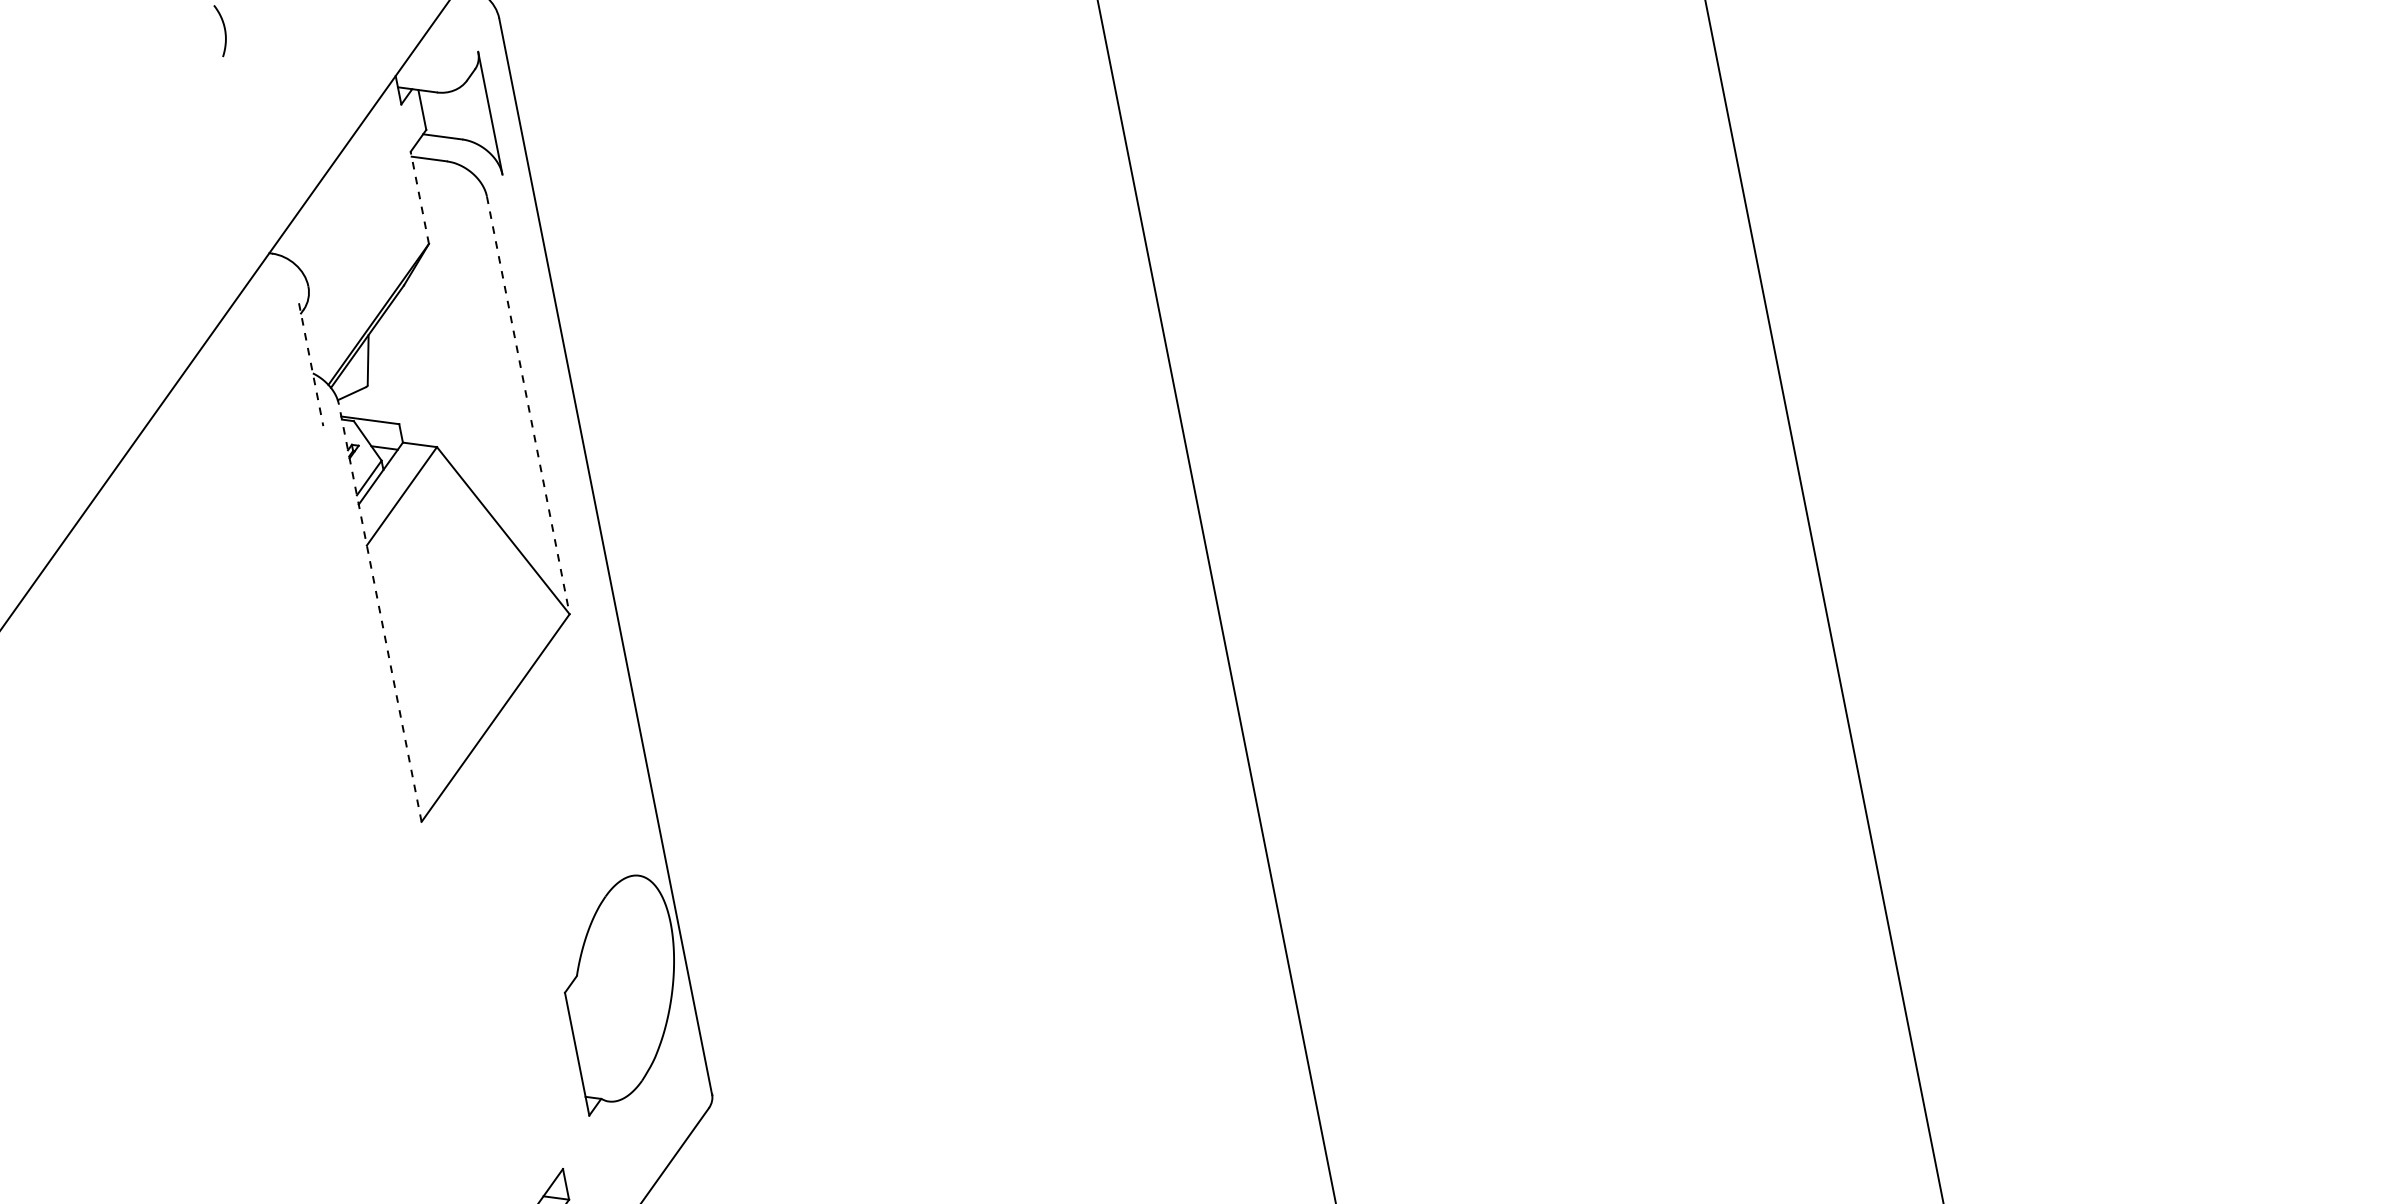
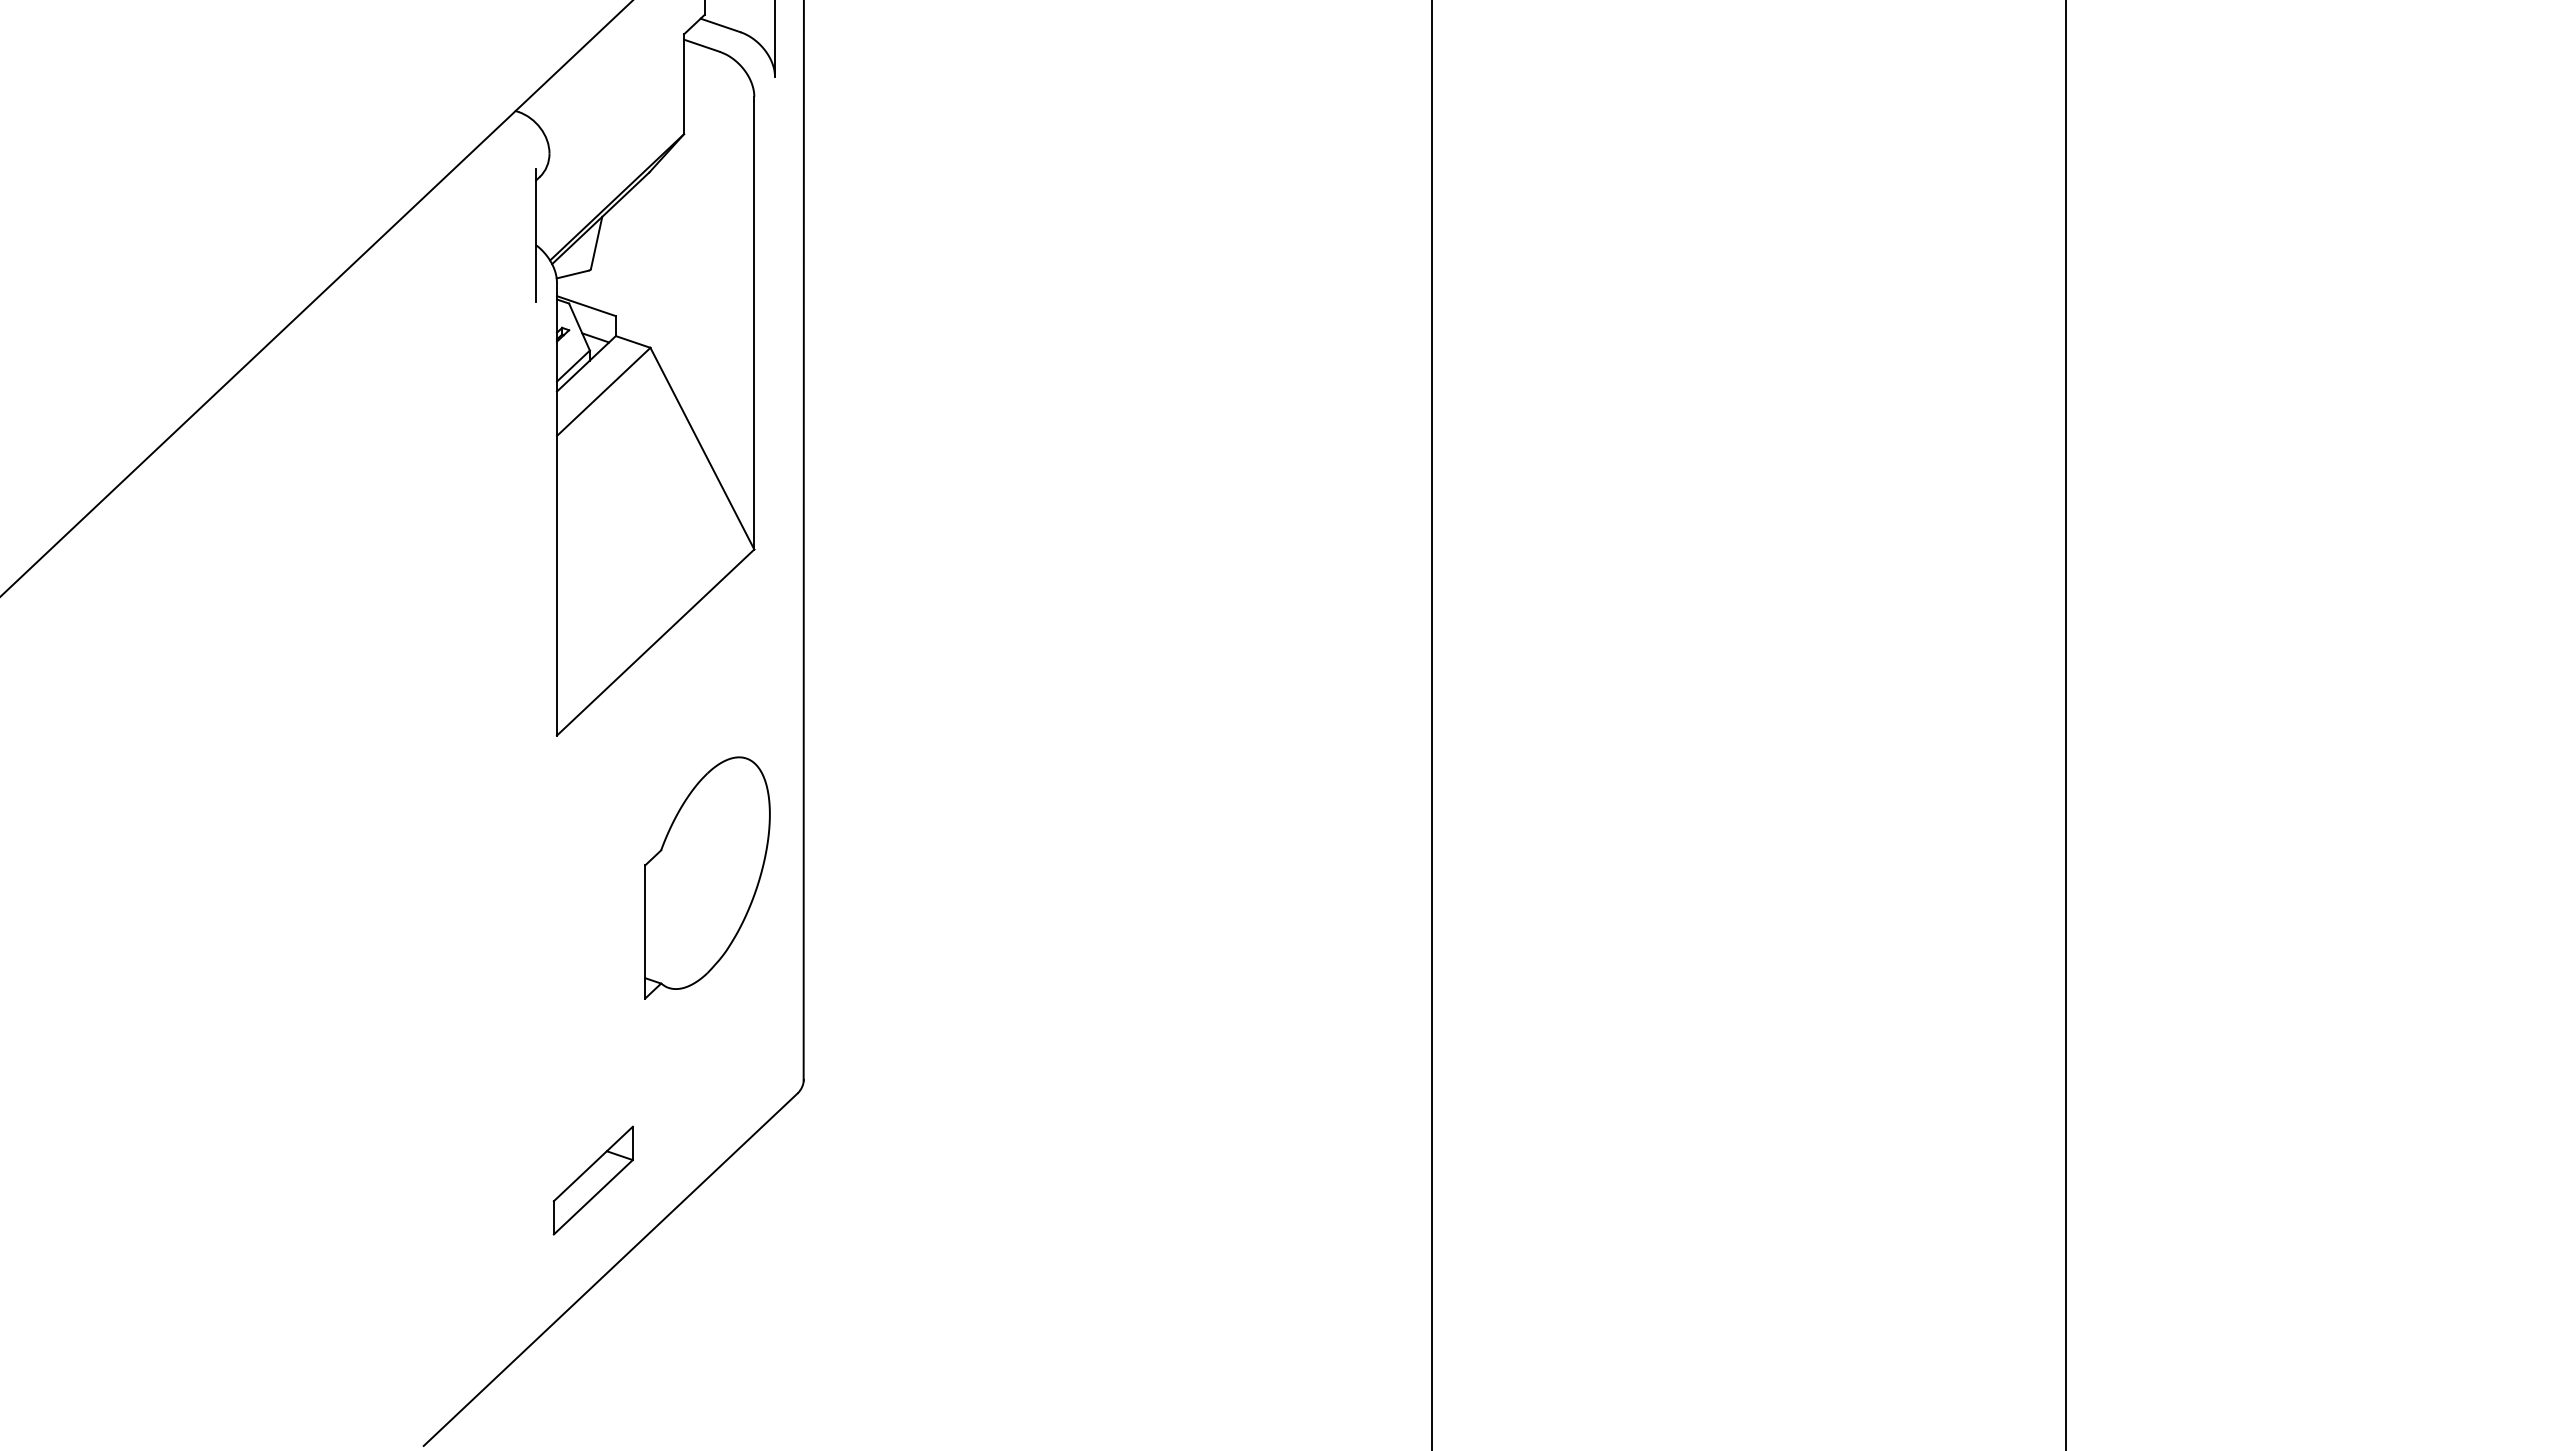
line: (420, 197) -> (684, 84), dashed -> solid
line: (311, 364) -> (536, 235), dashed -> solid
line: (528, 405) -> (754, 323), dashed -> solid
line: (380, 612) -> (557, 508), dashed -> solid
part: (624, 992) -> (707, 877), moved

